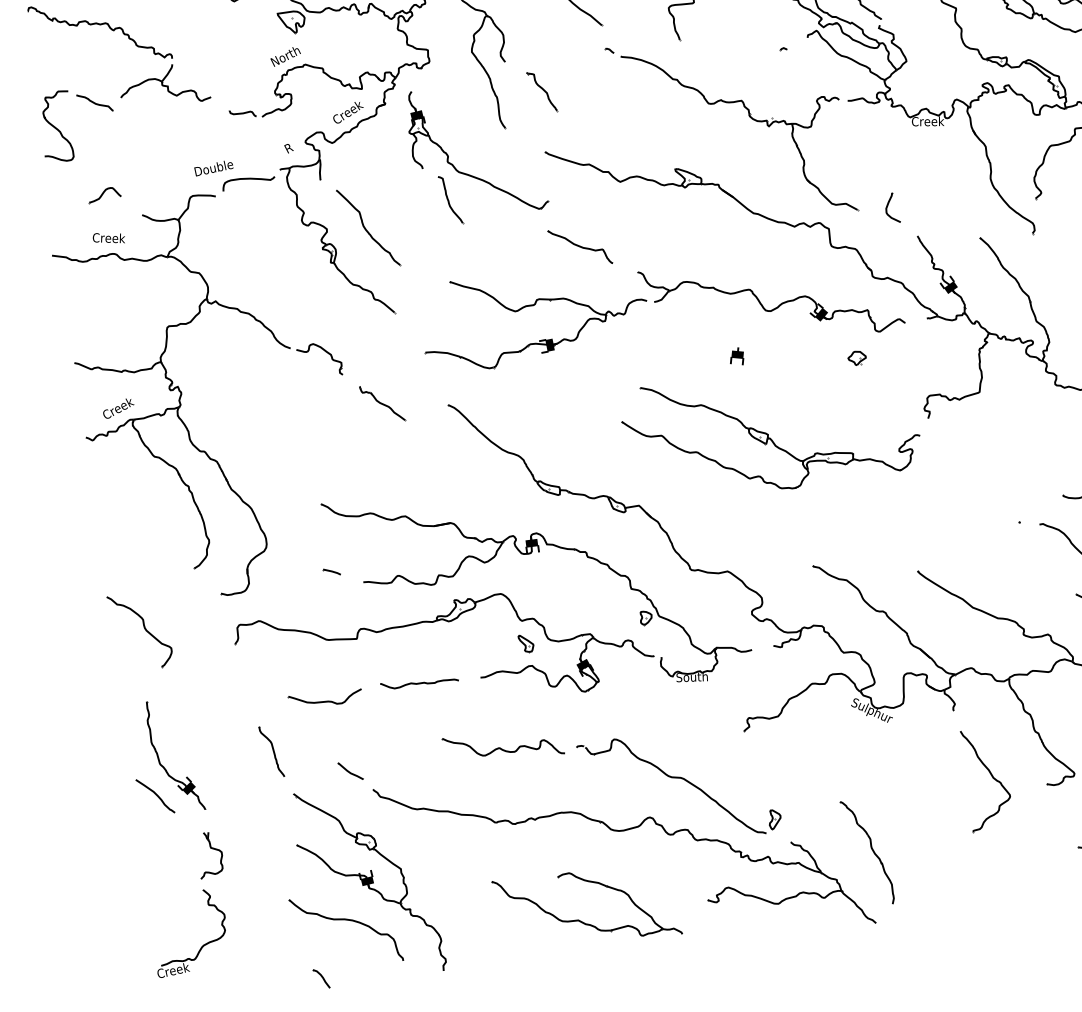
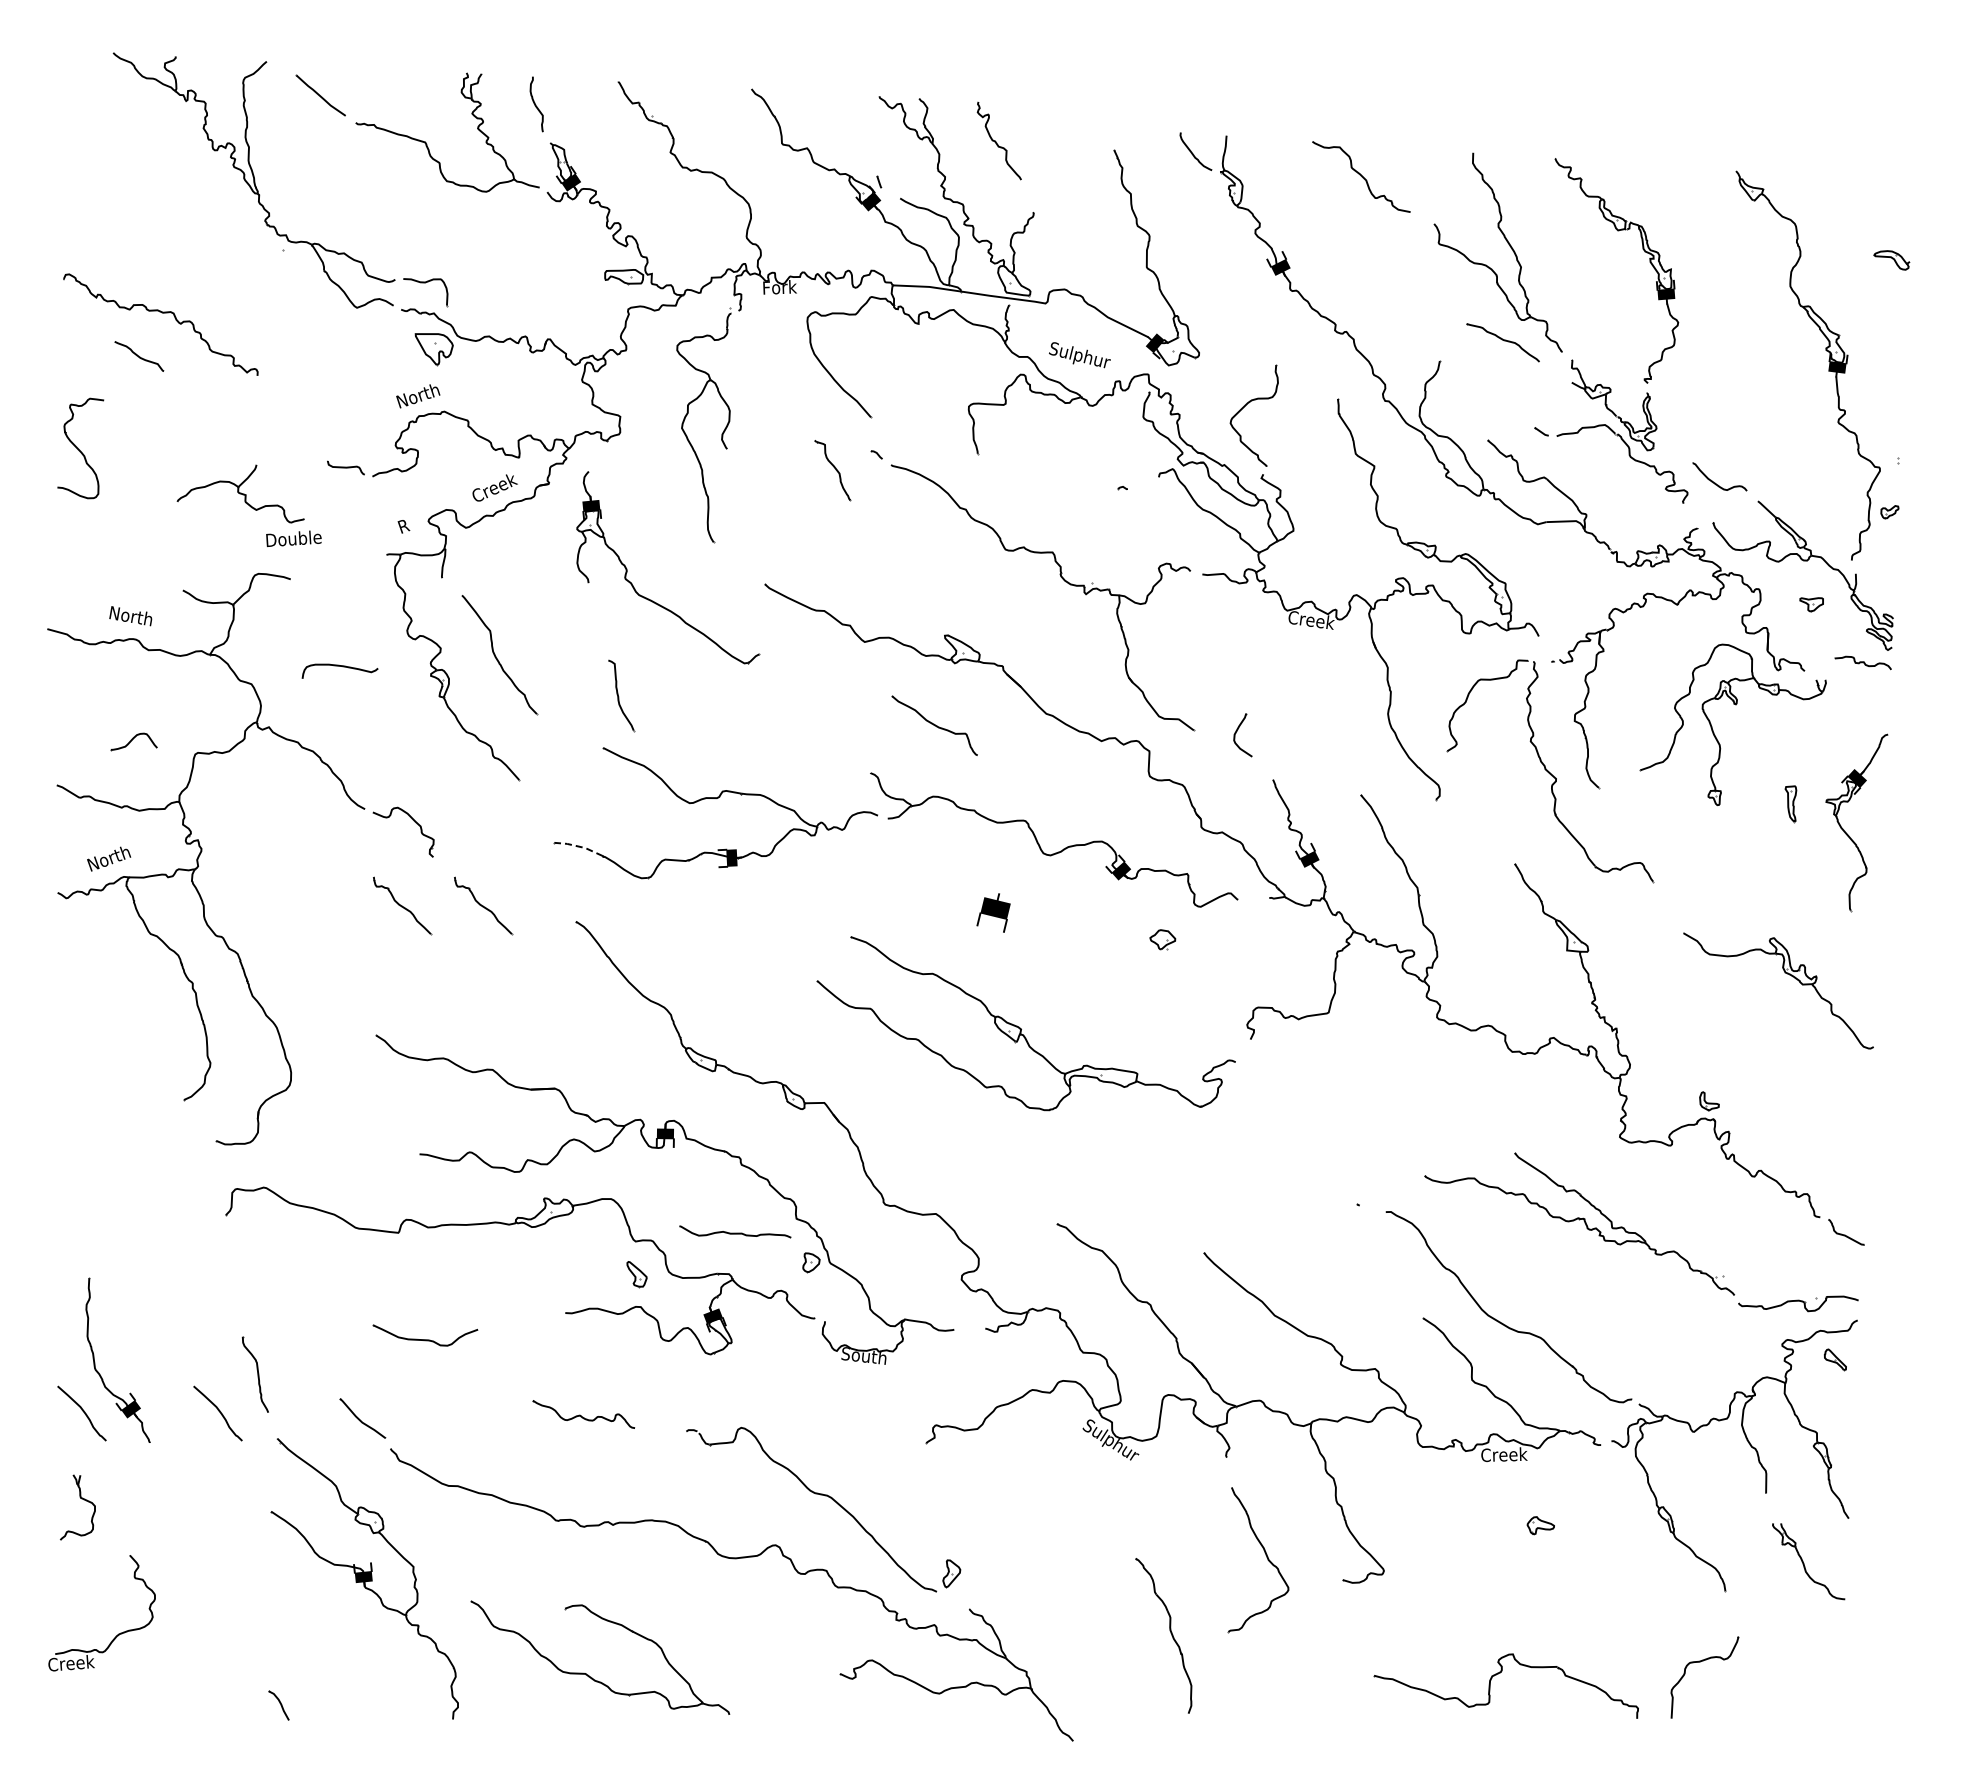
part: (164, 85) -> (240, 493), moved
part: (541, 91) -> (832, 470), moved
curve: (95, 103) -> (139, 356), moved
curve: (247, 179) -> (339, 666), moved
part: (104, 194) -> (133, 741), moved
part: (450, 199) -> (621, 695), moved
text: (109, 238) -> (131, 616), Creek -> North
part: (580, 246) -> (934, 725), moved
line: (442, 352) -> (578, 846), solid -> dashed
part: (737, 356) -> (993, 912), size x1.6
text: (119, 408) -> (110, 858), Creek -> North
part: (326, 411) -> (402, 905), added
line: (331, 572) -> (376, 1133), removed
part: (144, 629) -> (101, 1176), removed
curve: (419, 682) -> (735, 1232), moved
part: (325, 698) -> (425, 1335), moved
part: (503, 746) -> (583, 1414), size x0.6
part: (350, 771) -> (362, 1418), size x1.4
curve: (249, 781) -> (218, 1411), added
part: (211, 848) -> (81, 1499), moved
part: (872, 850) -> (1170, 1633), moved
part: (347, 920) -> (327, 1628), removed
part: (580, 920) -> (588, 1674), moved

